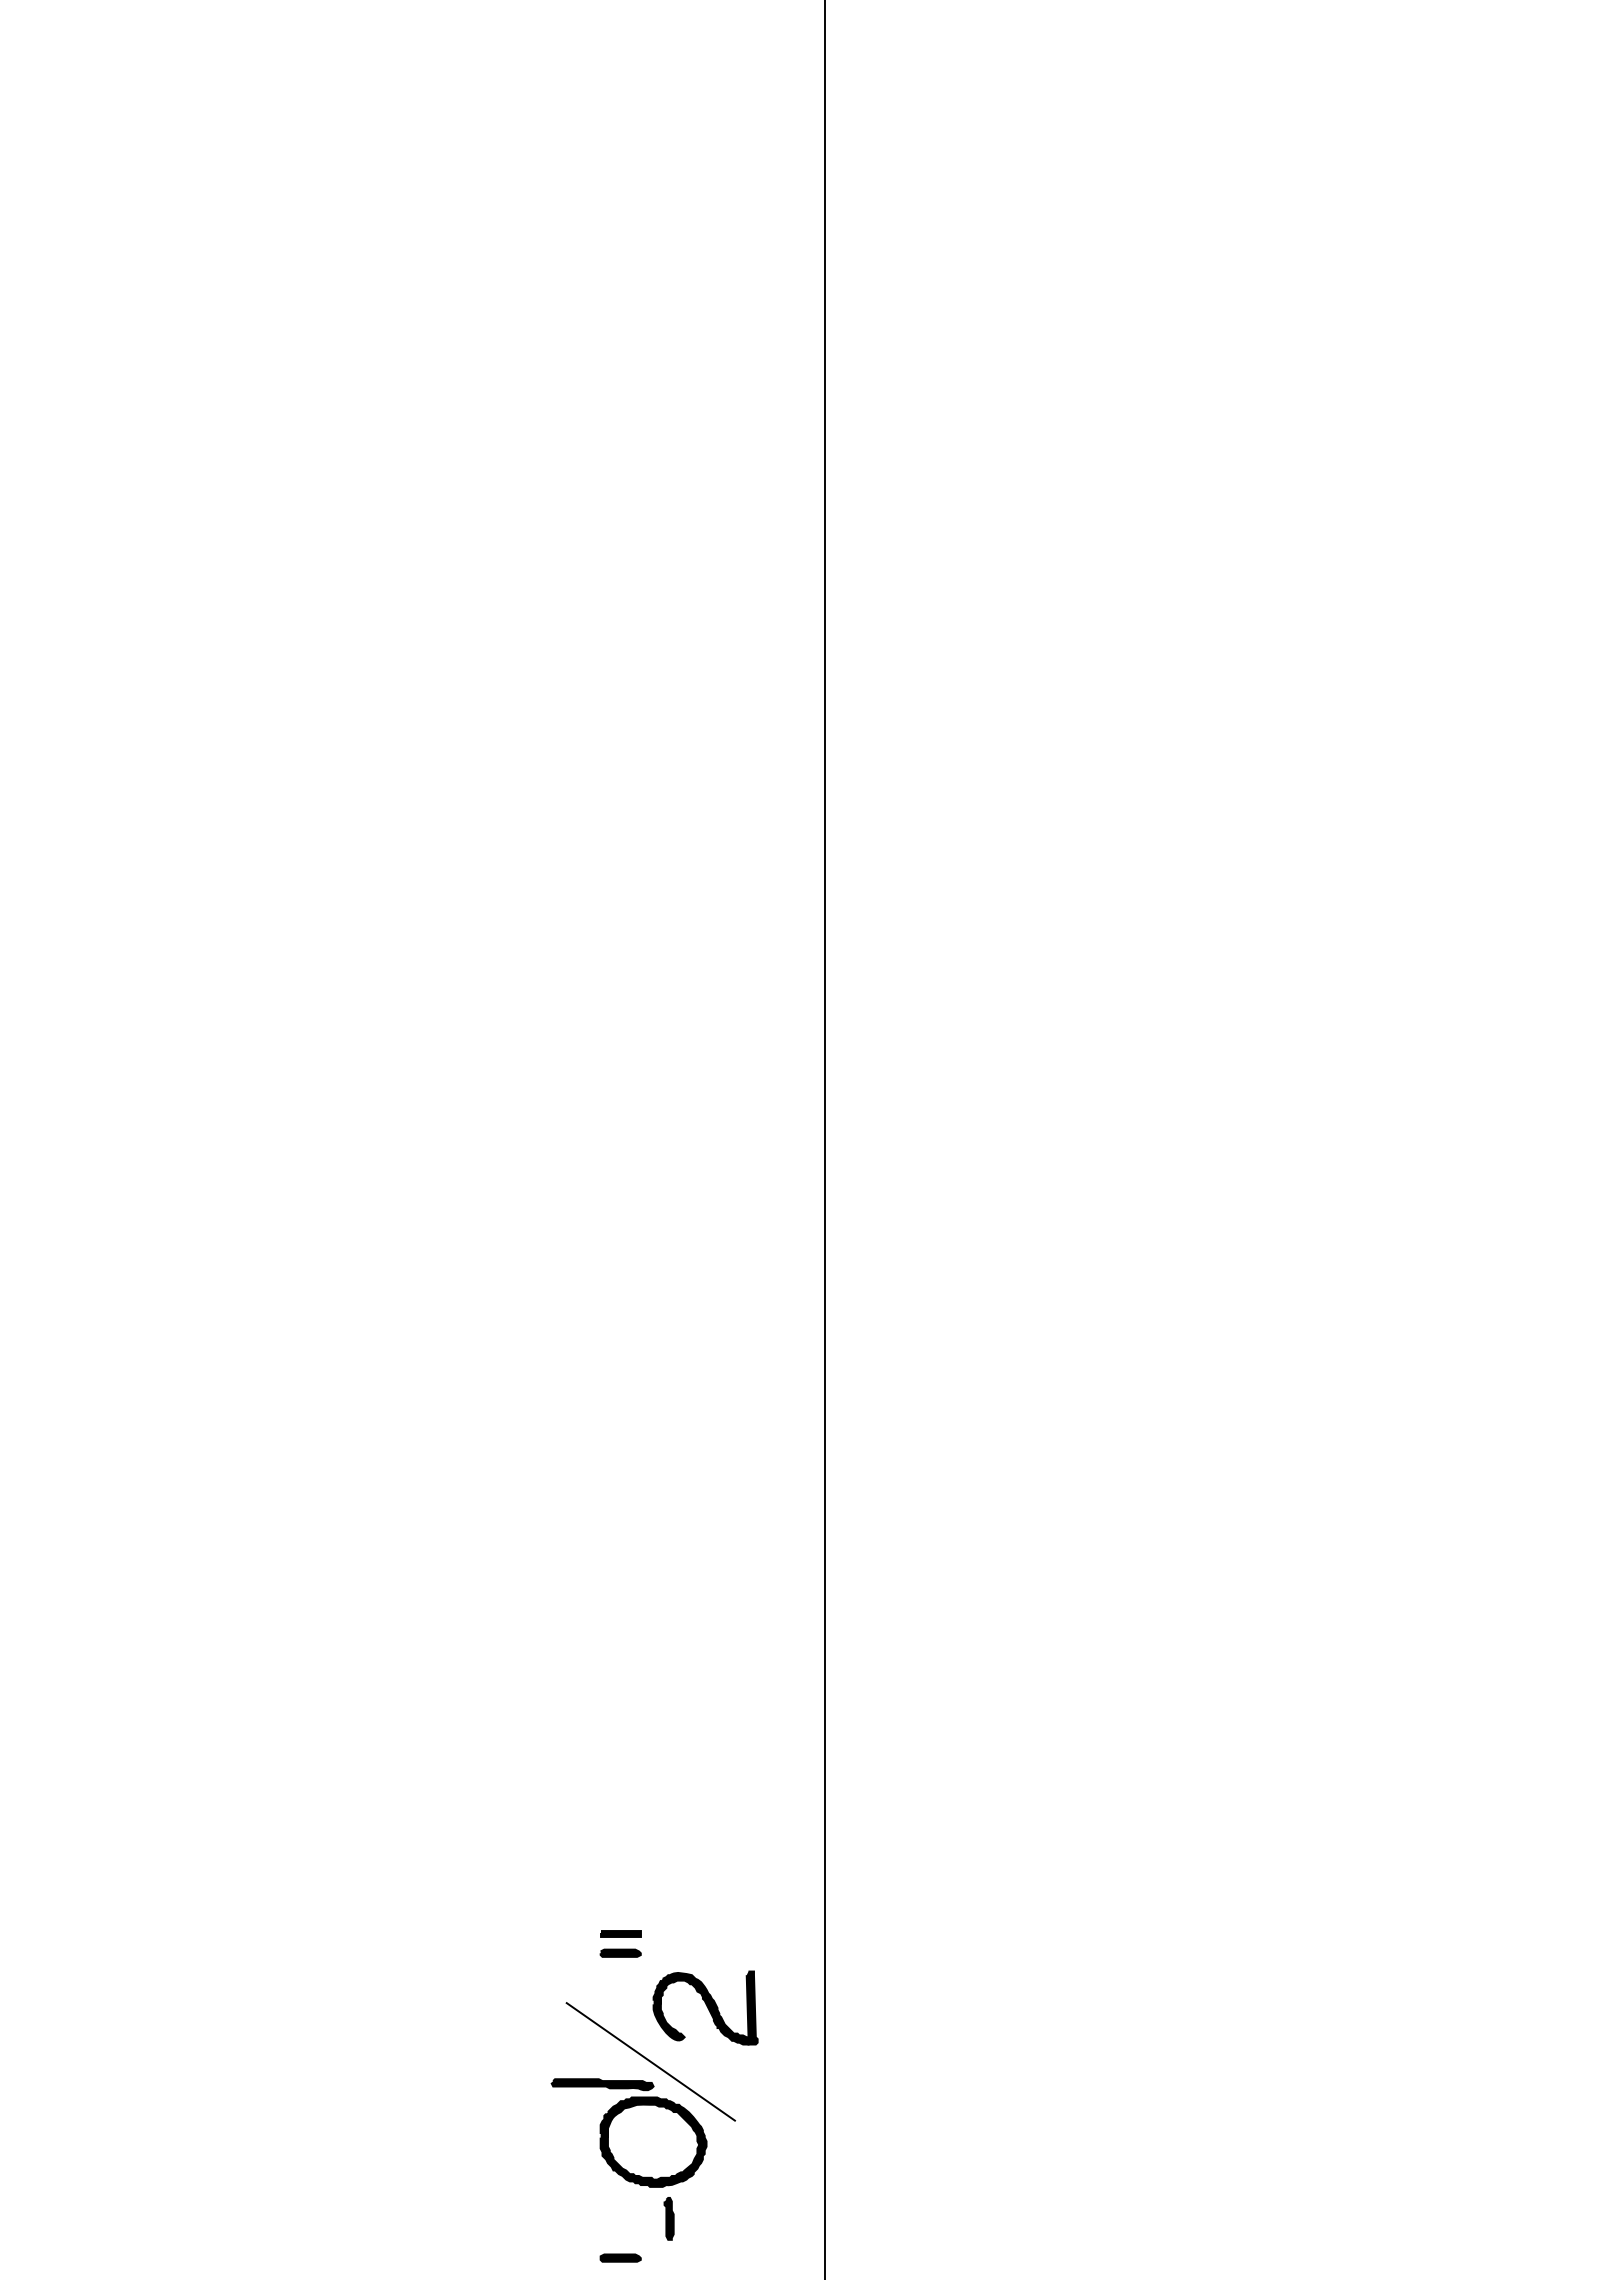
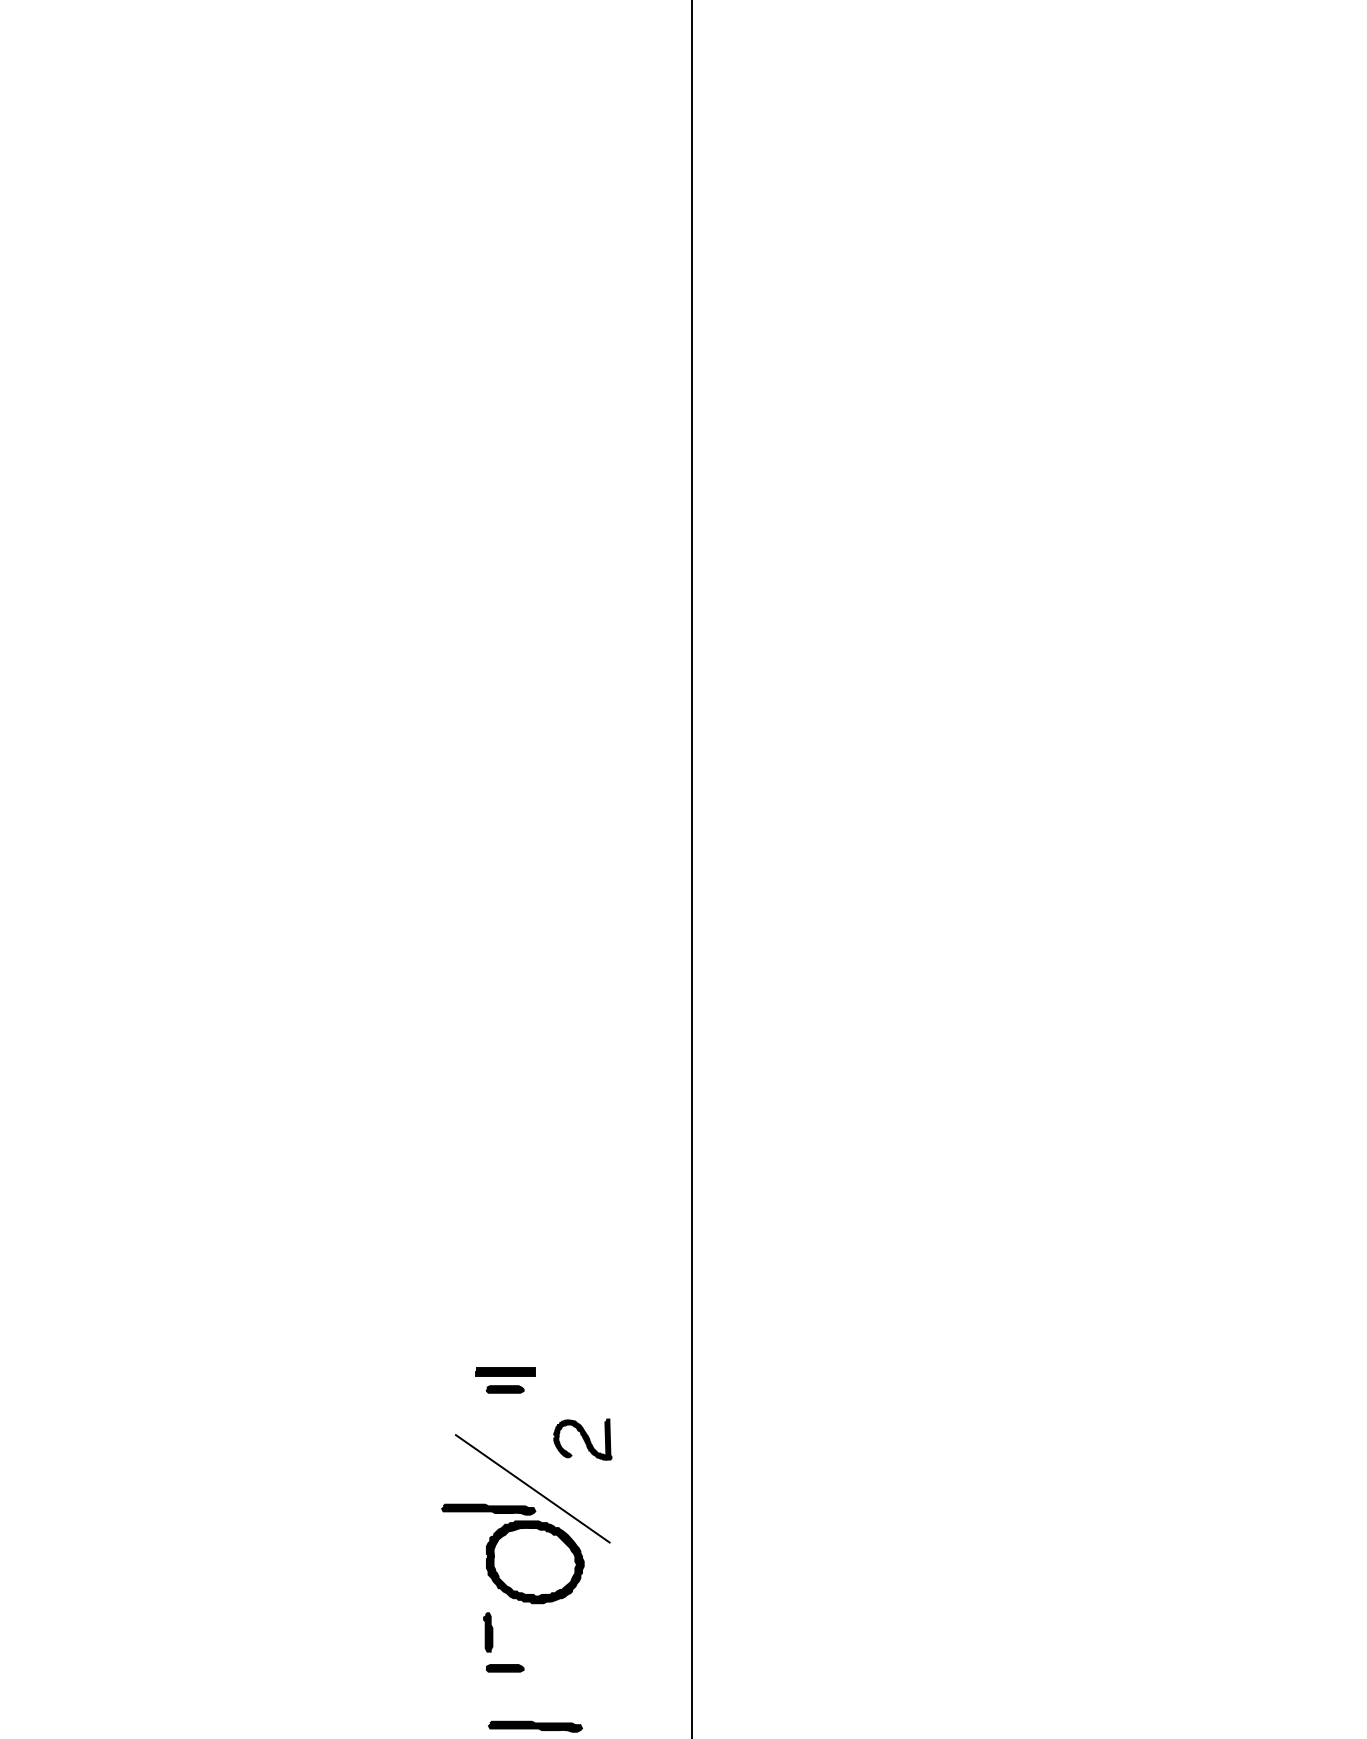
part: (620, 1933) -> (505, 1371), size x1.6
part: (705, 2007) -> (582, 1439), size x0.6
part: (668, 2218) -> (487, 1632), moved

